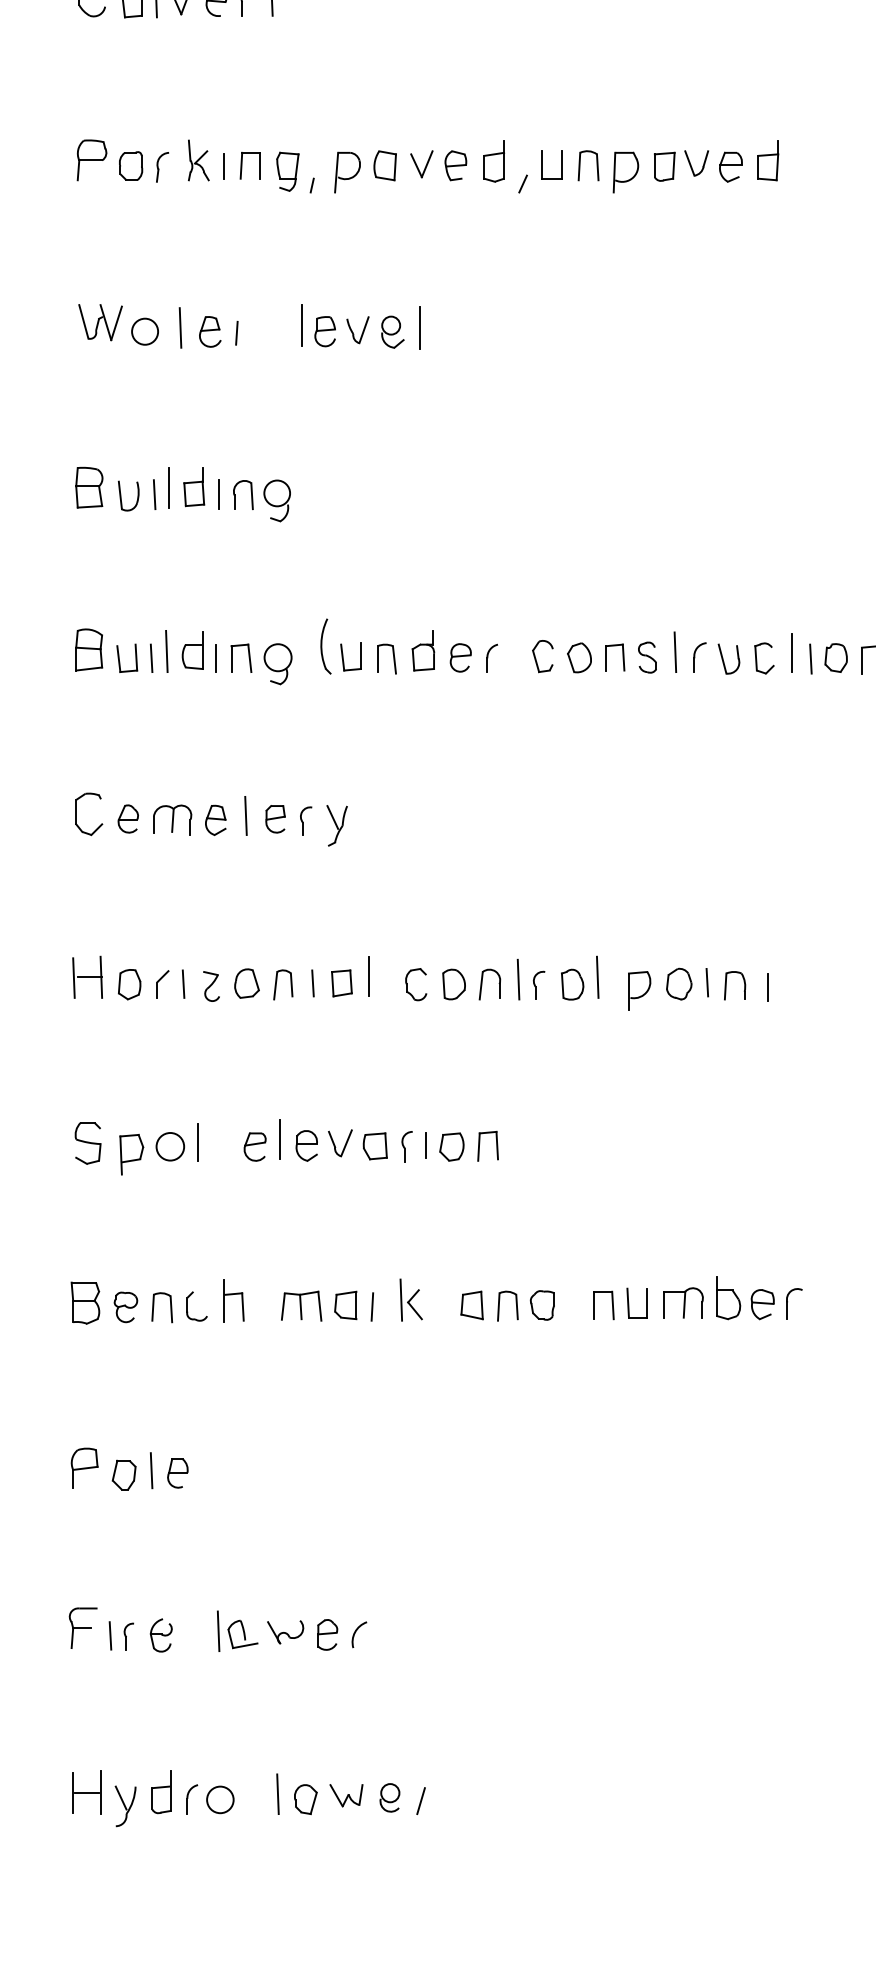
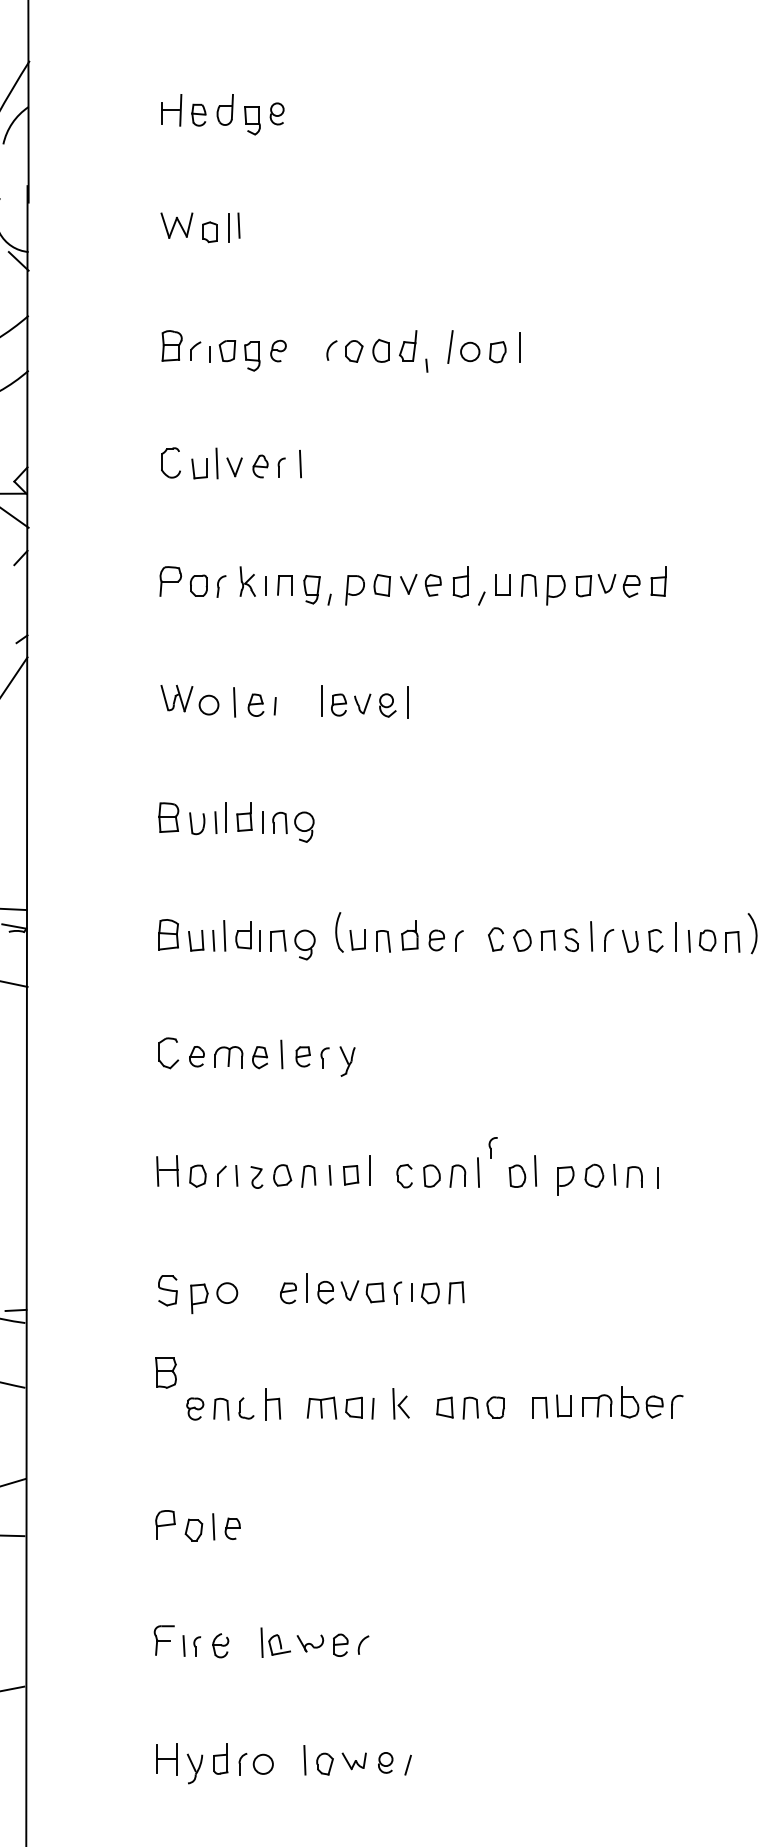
part: (537, 985) -> (492, 1147), moved
line: (196, 1141) -> (246, 1289), removed
part: (84, 1302) -> (165, 1372), moved

